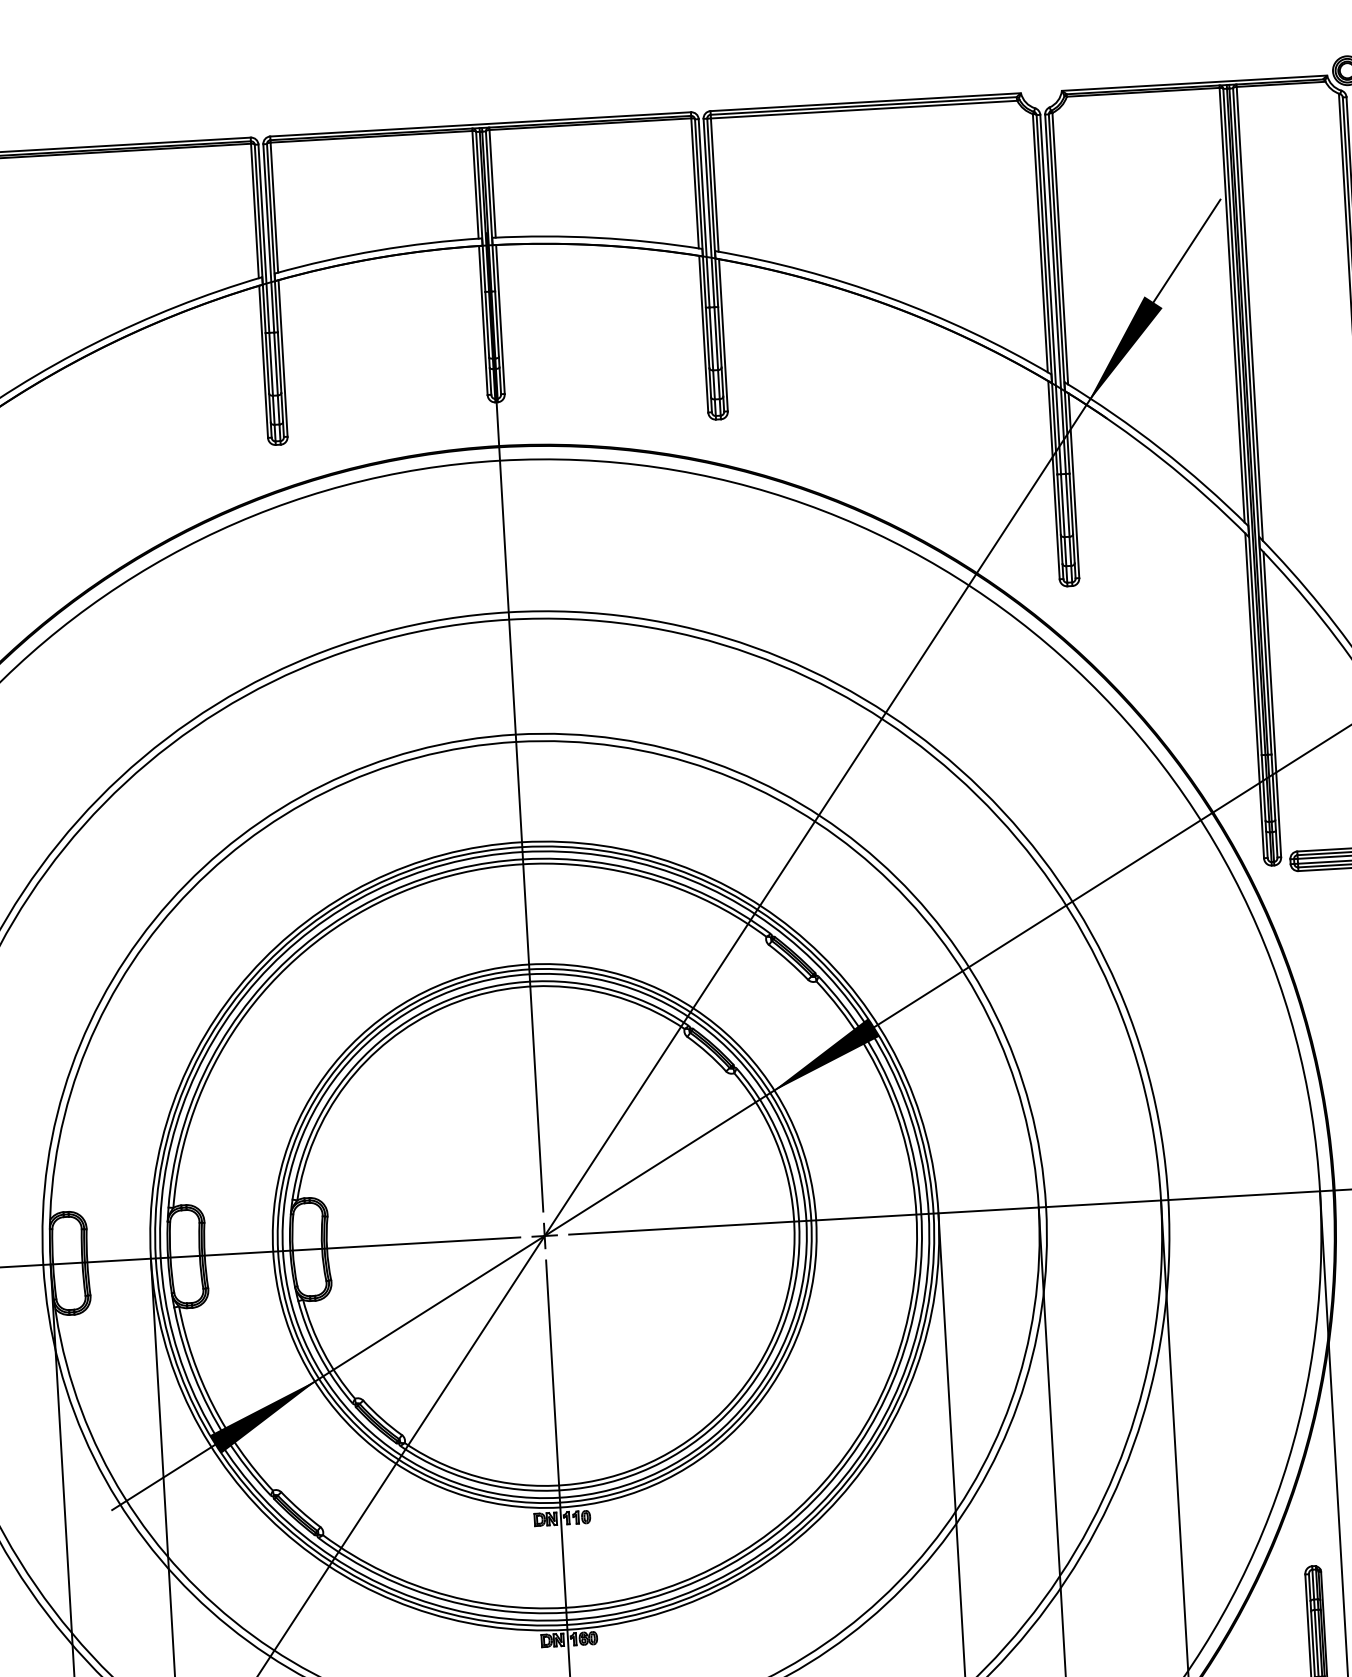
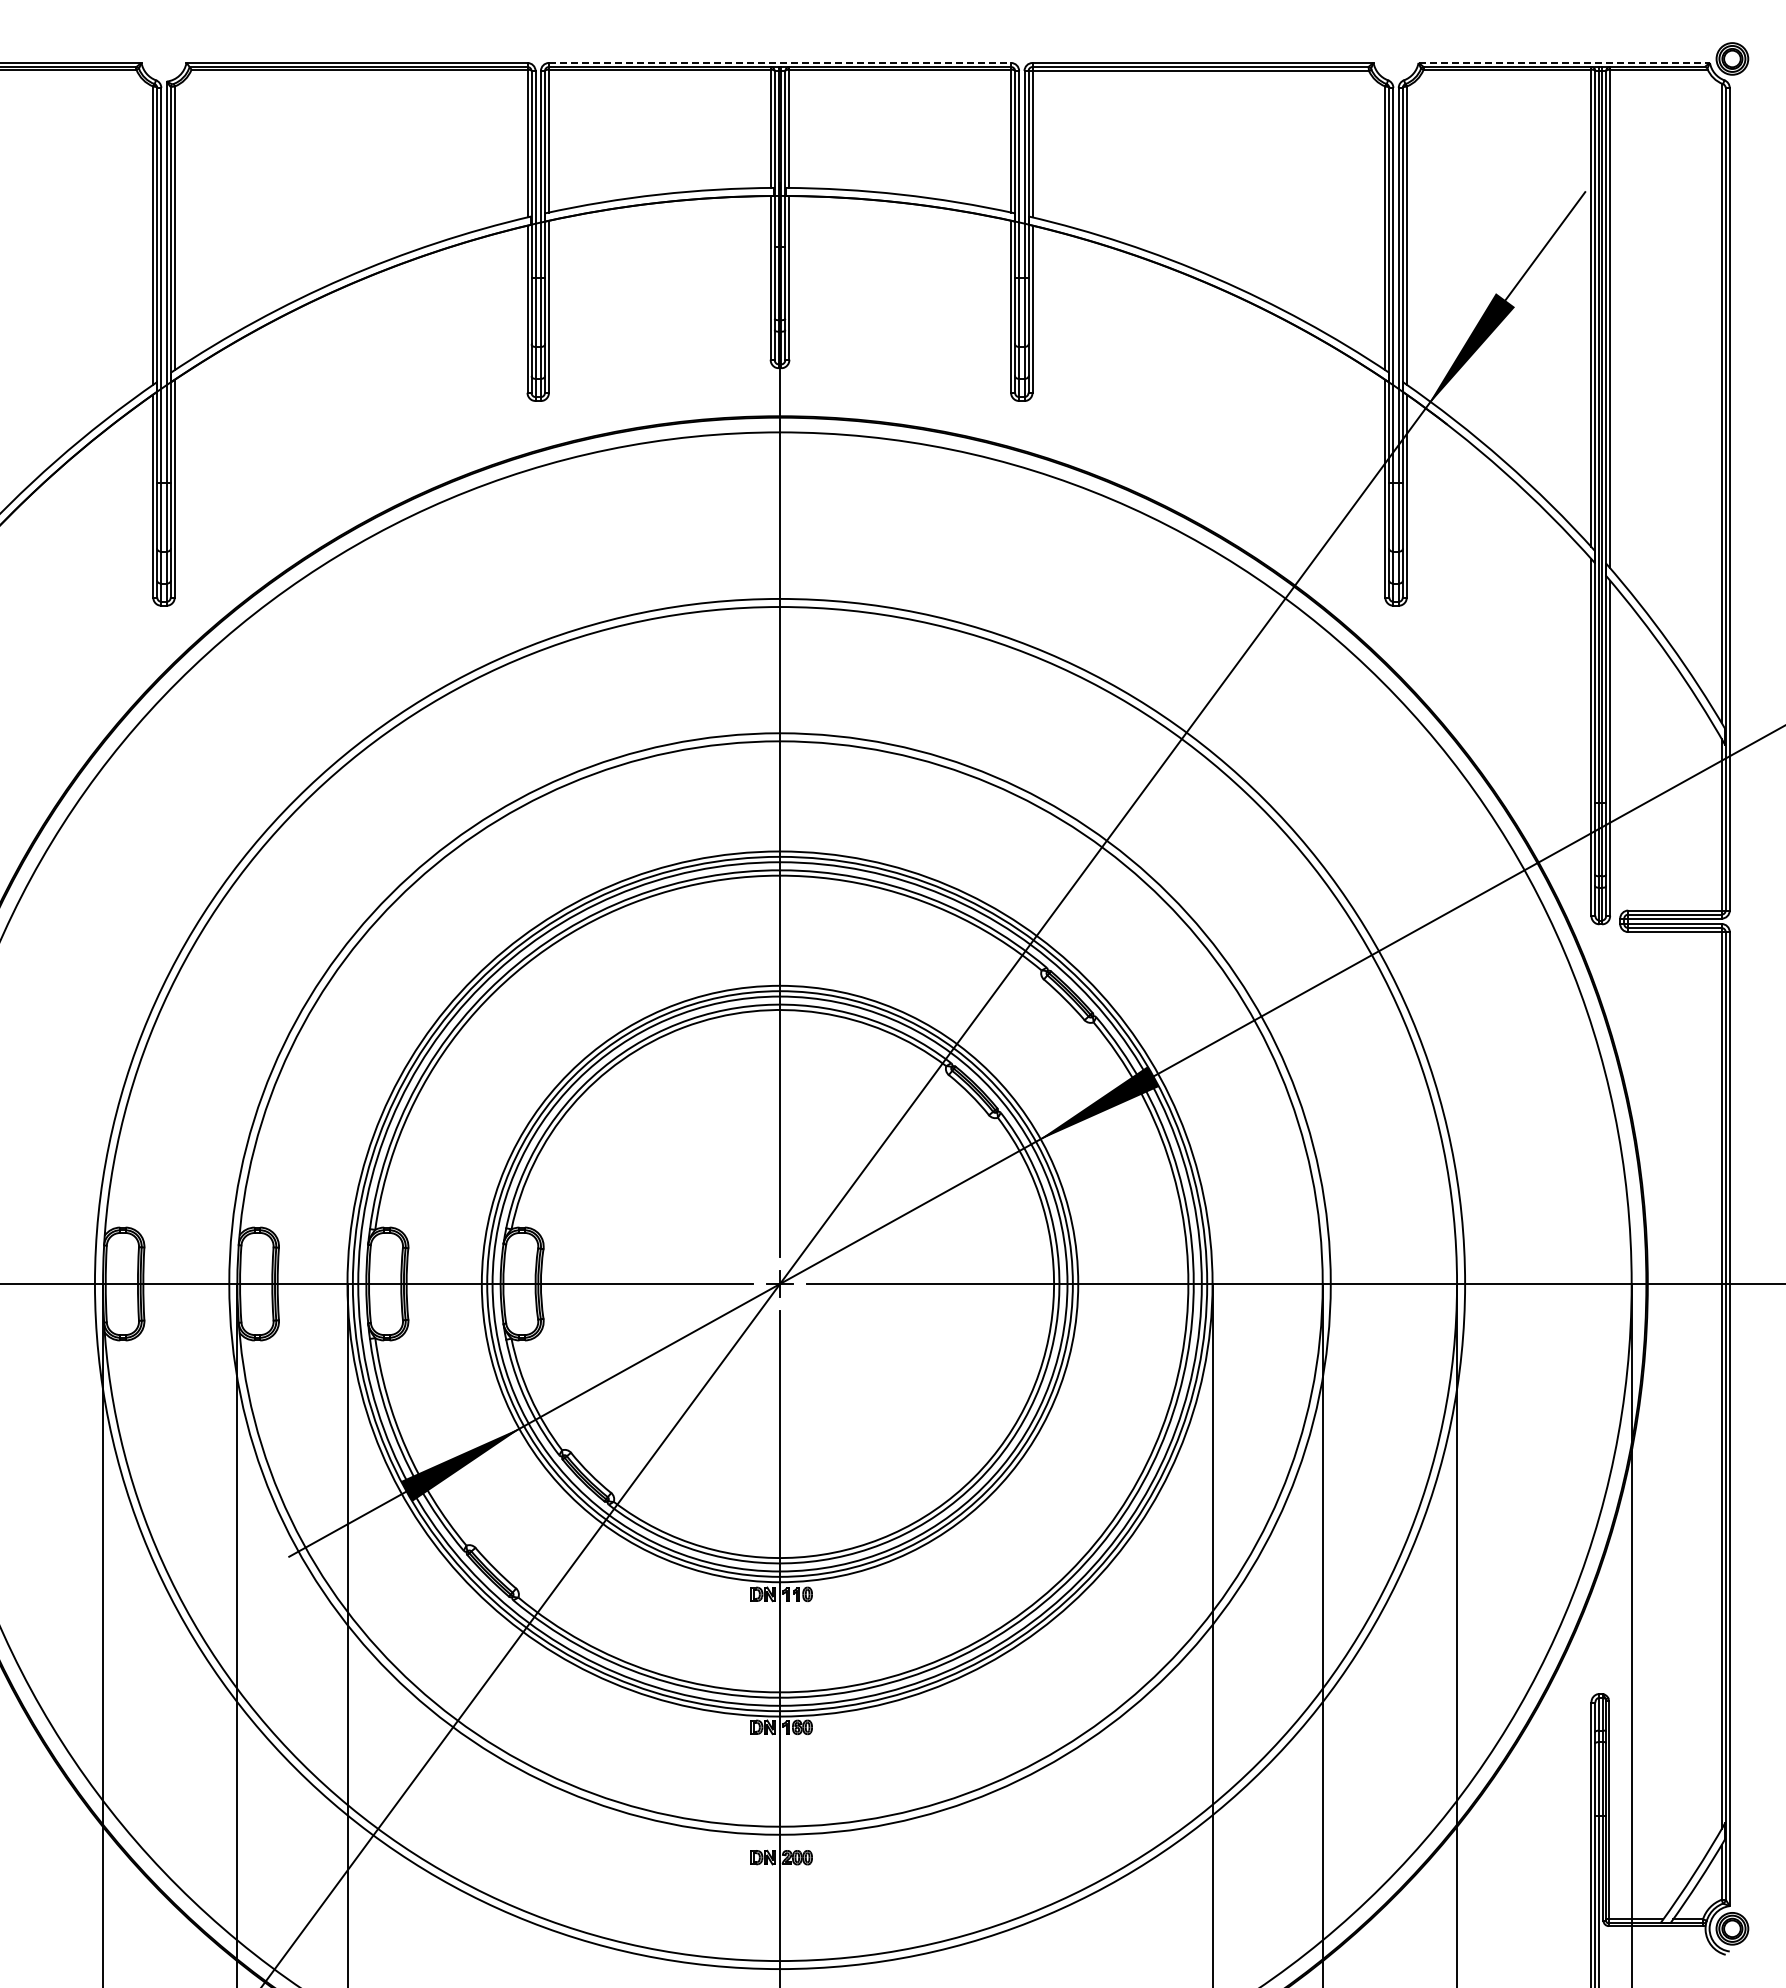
line: (1194, 82) -> (1564, 62), solid -> dashed
line: (481, 123) -> (780, 62), solid -> dashed

